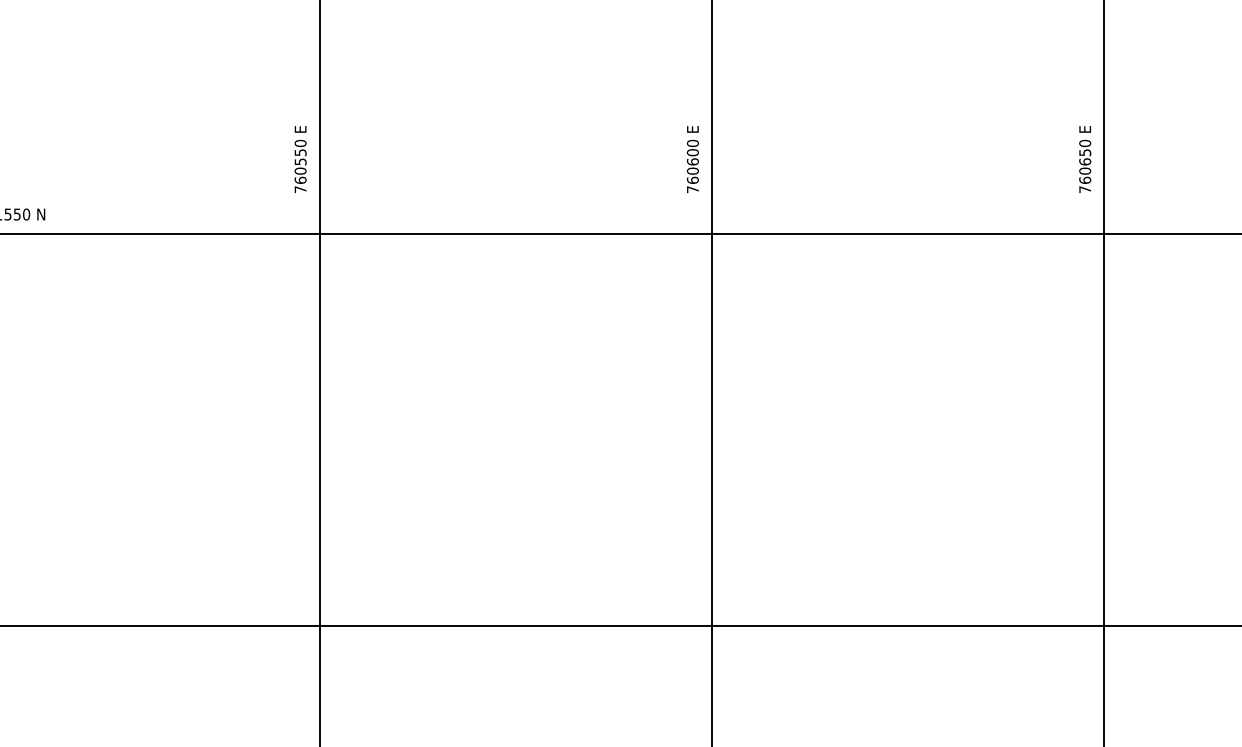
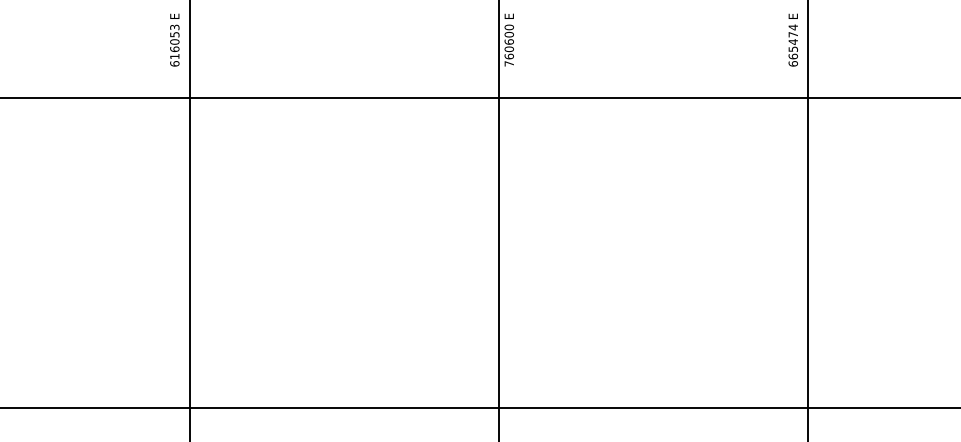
text: (692, 159) -> (508, 40), moved
text: (300, 166) -> (174, 45), 760550 -> 616053
text: (1085, 166) -> (793, 45), 760650 -> 665474

